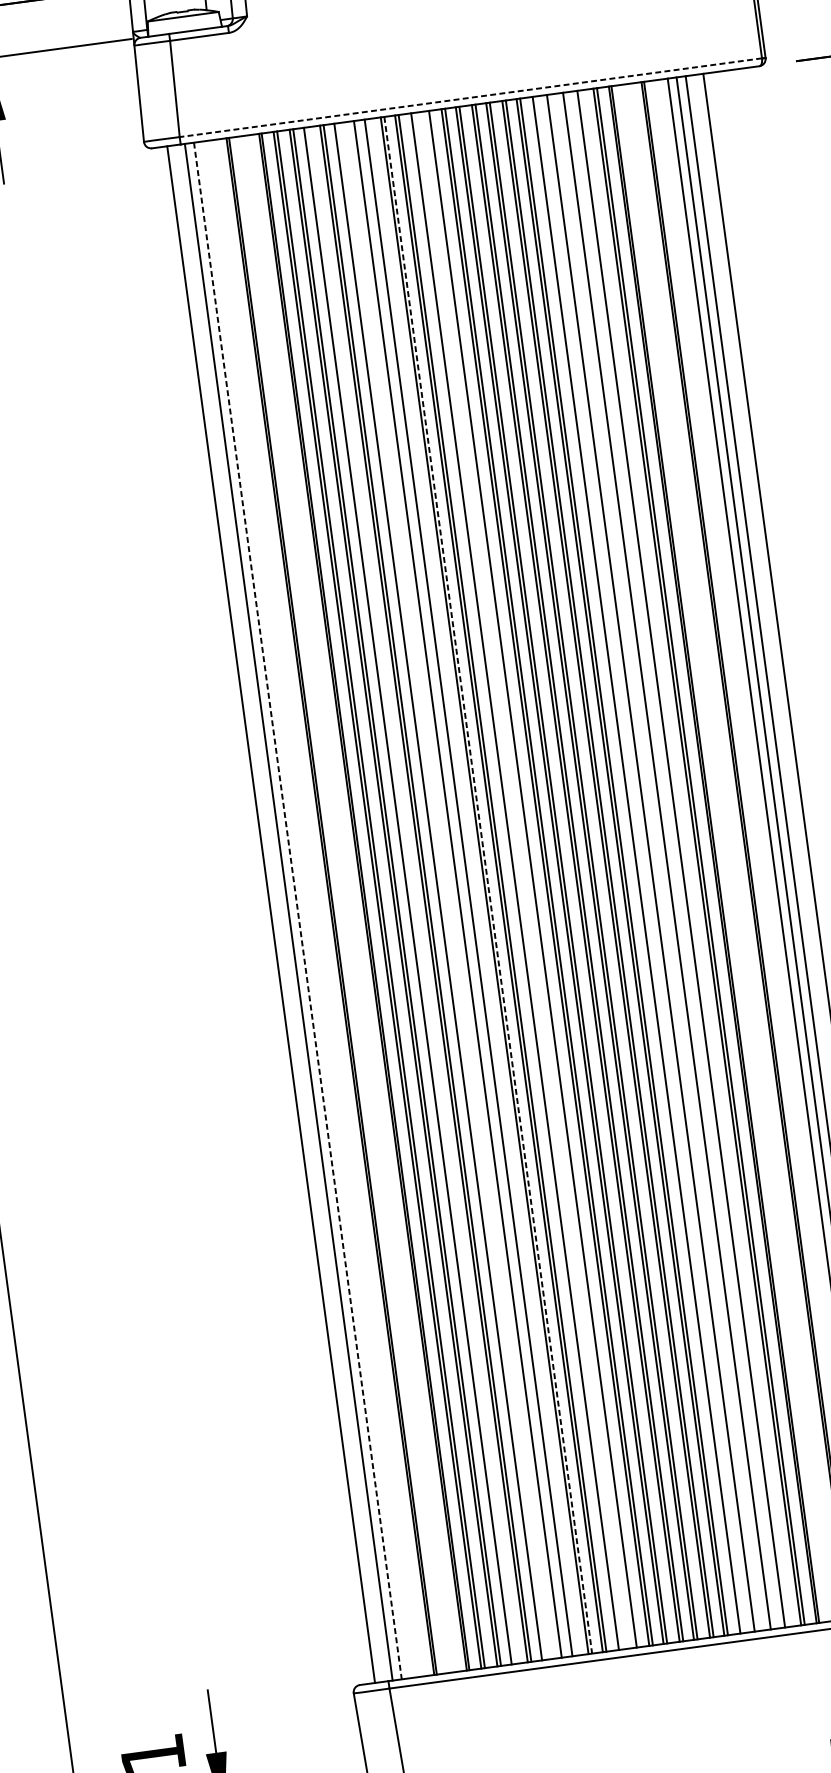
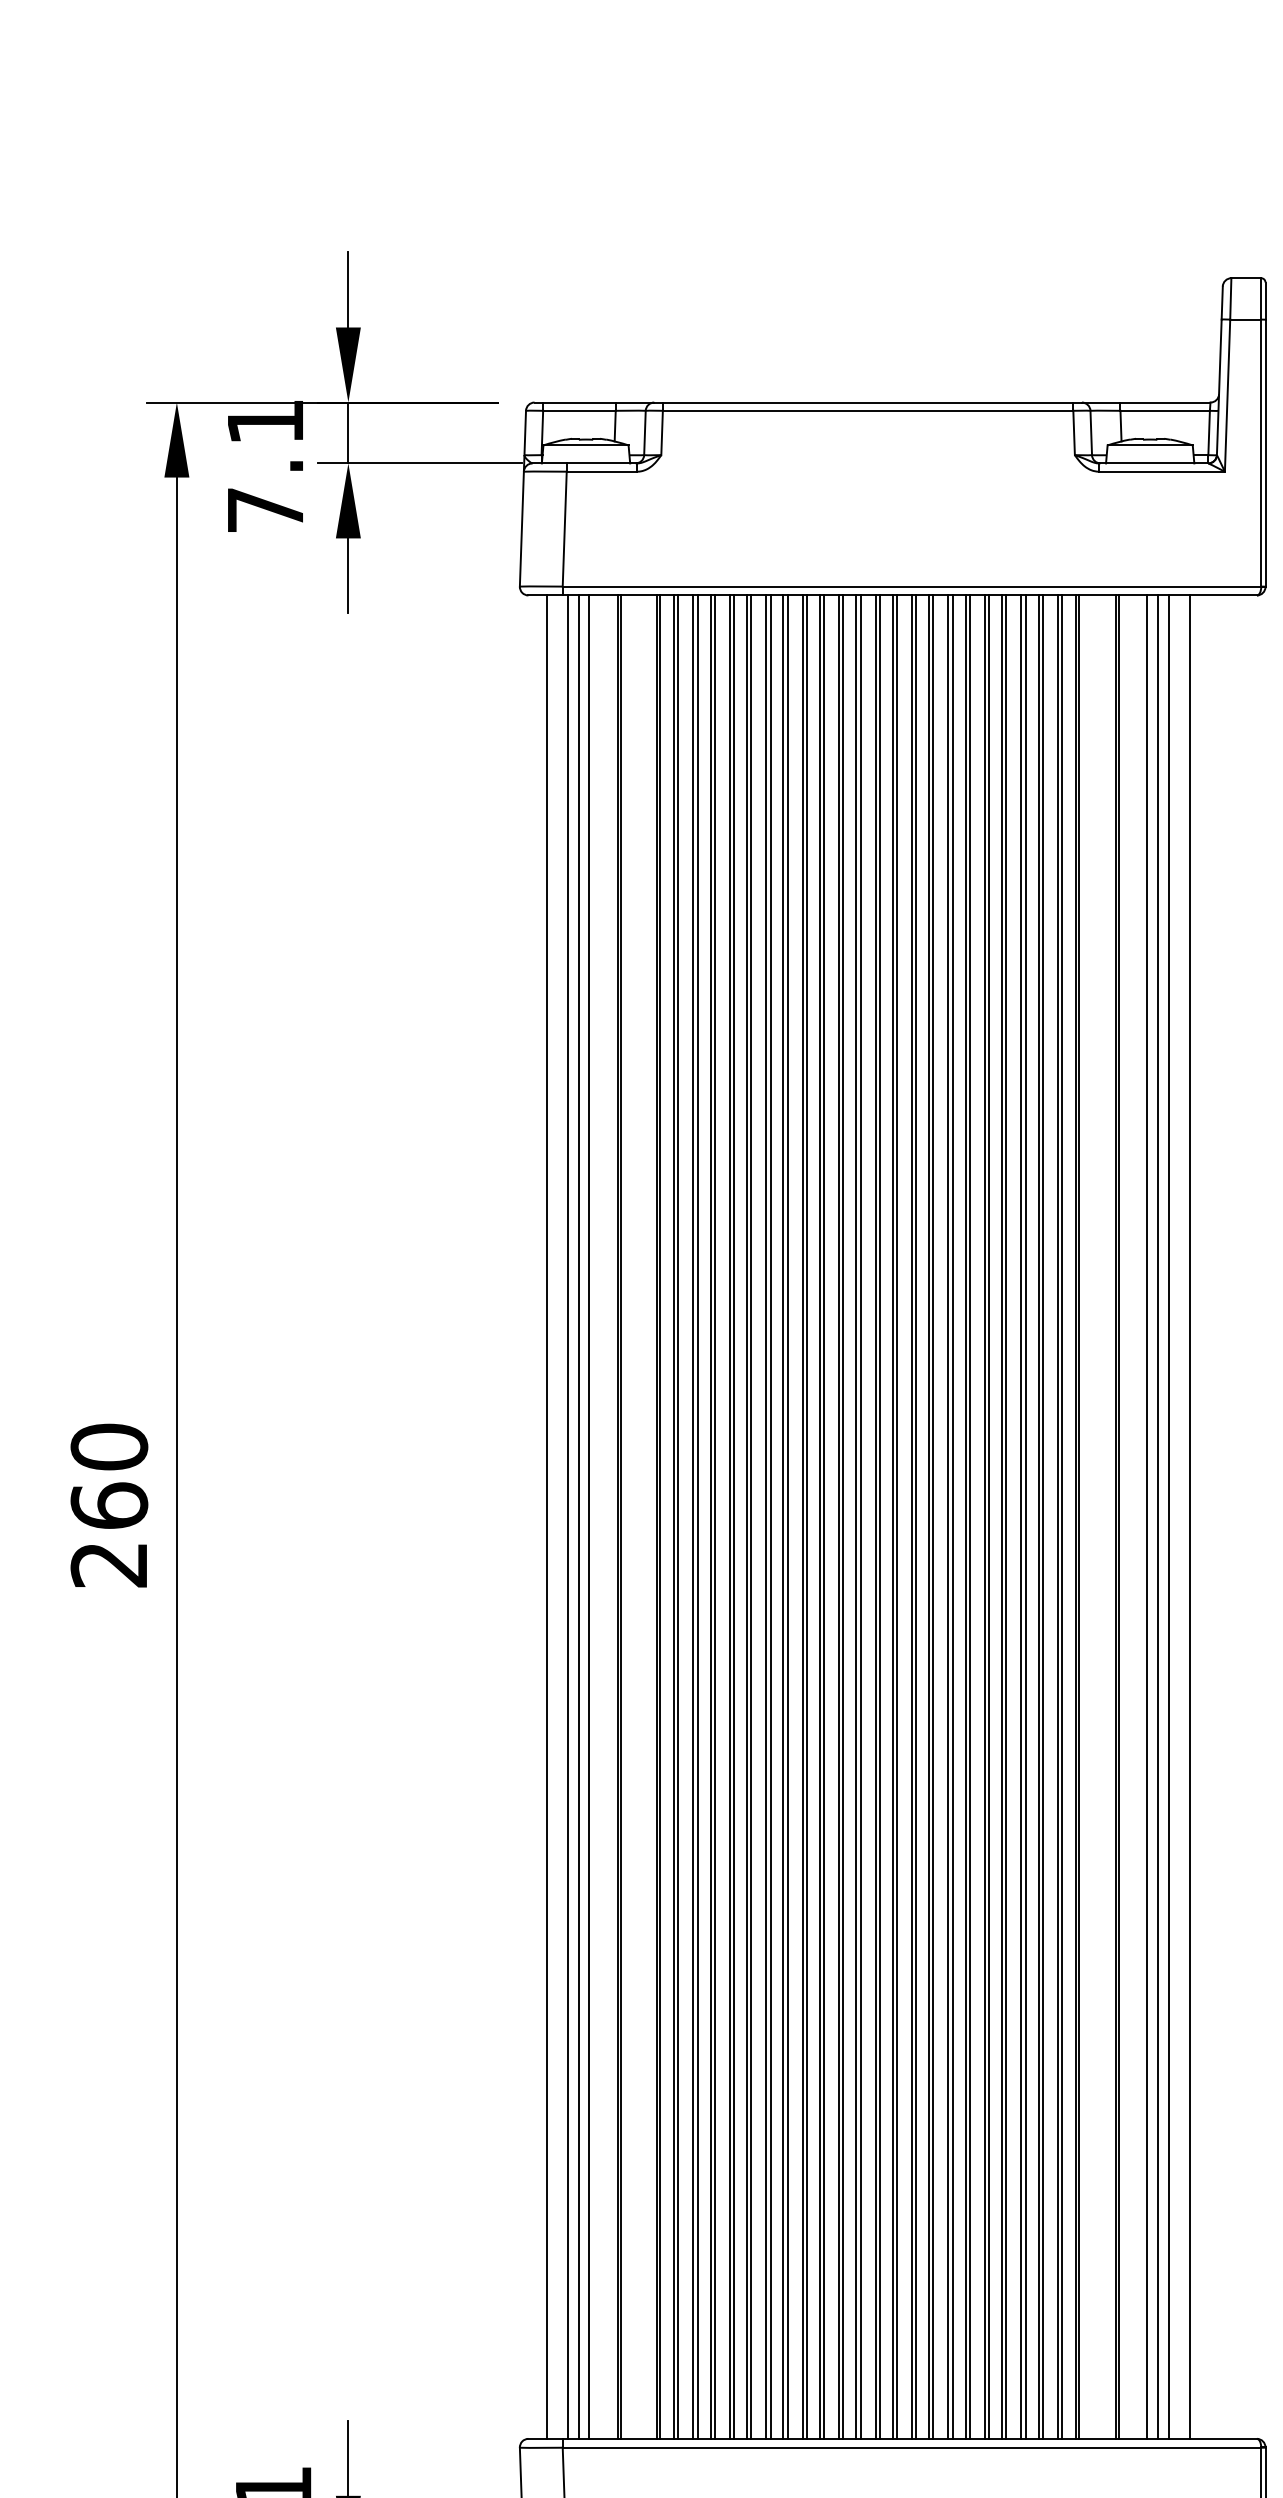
line: (470, 97) -> (911, 586), dashed -> solid
line: (684, 858) -> (1042, 1516), added
line: (670, 860) -> (1025, 1516), added
line: (654, 862) -> (1006, 1516), added
line: (640, 864) -> (989, 1516), added
line: (529, 879) -> (856, 1516), added
line: (518, 880) -> (843, 1516), added
line: (488, 885) -> (807, 1517), dashed -> solid
line: (471, 886) -> (787, 1516), added
line: (454, 889) -> (766, 1516), added
line: (441, 890) -> (751, 1516), added
line: (411, 895) -> (714, 1516), added
line: (306, 909) -> (589, 1516), added
line: (297, 911) -> (578, 1517), dashed -> solid

